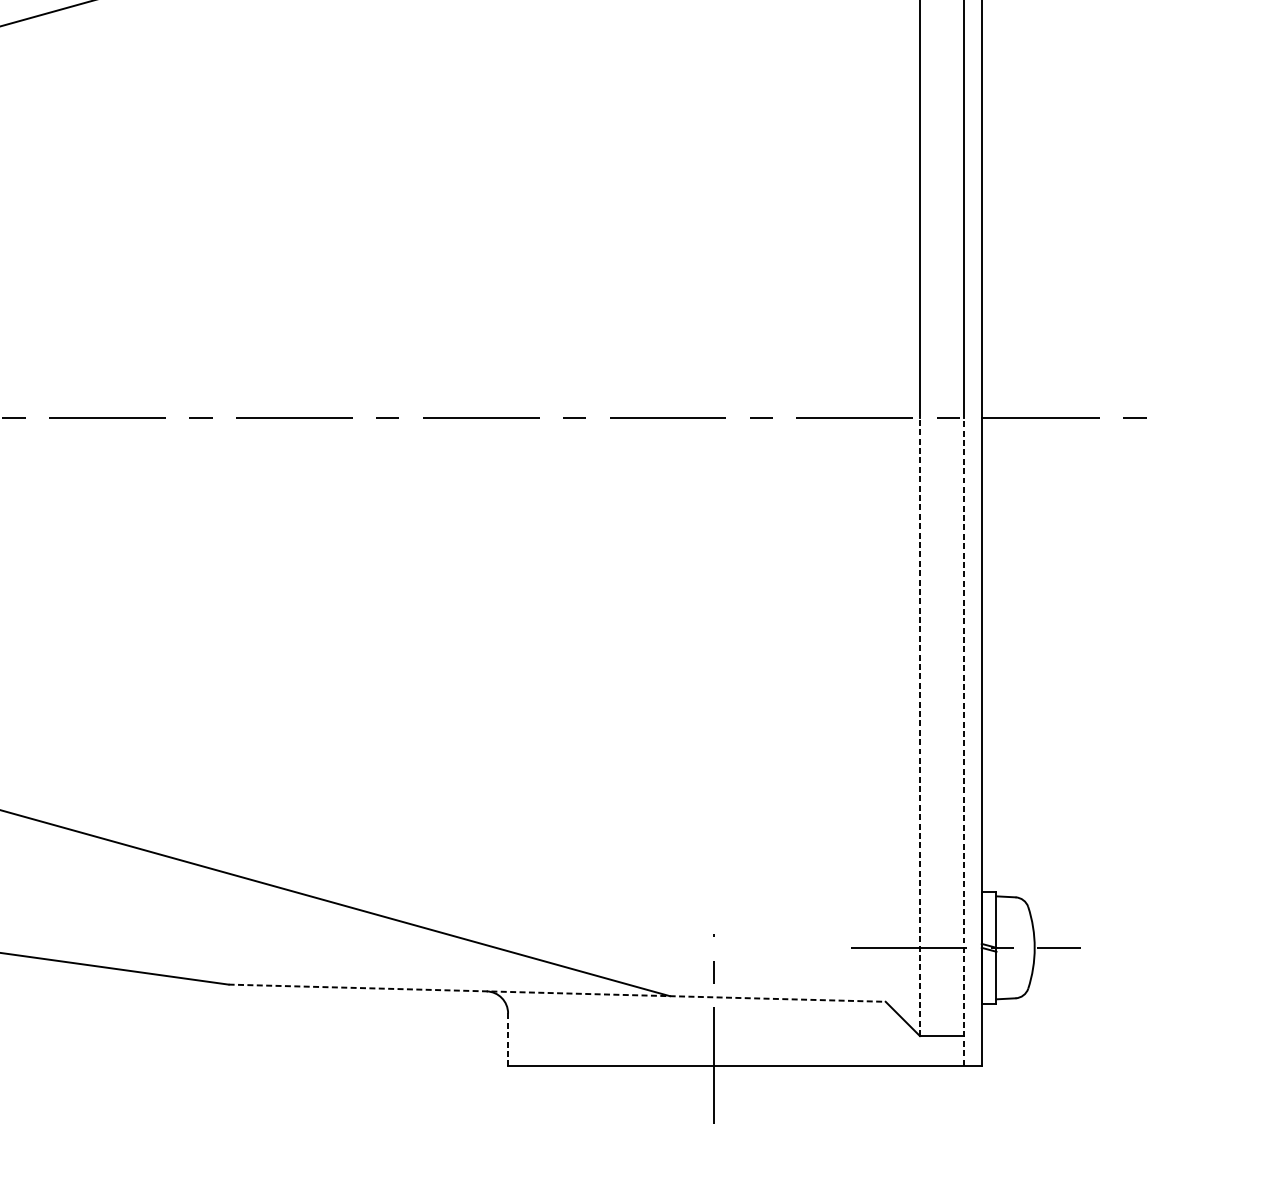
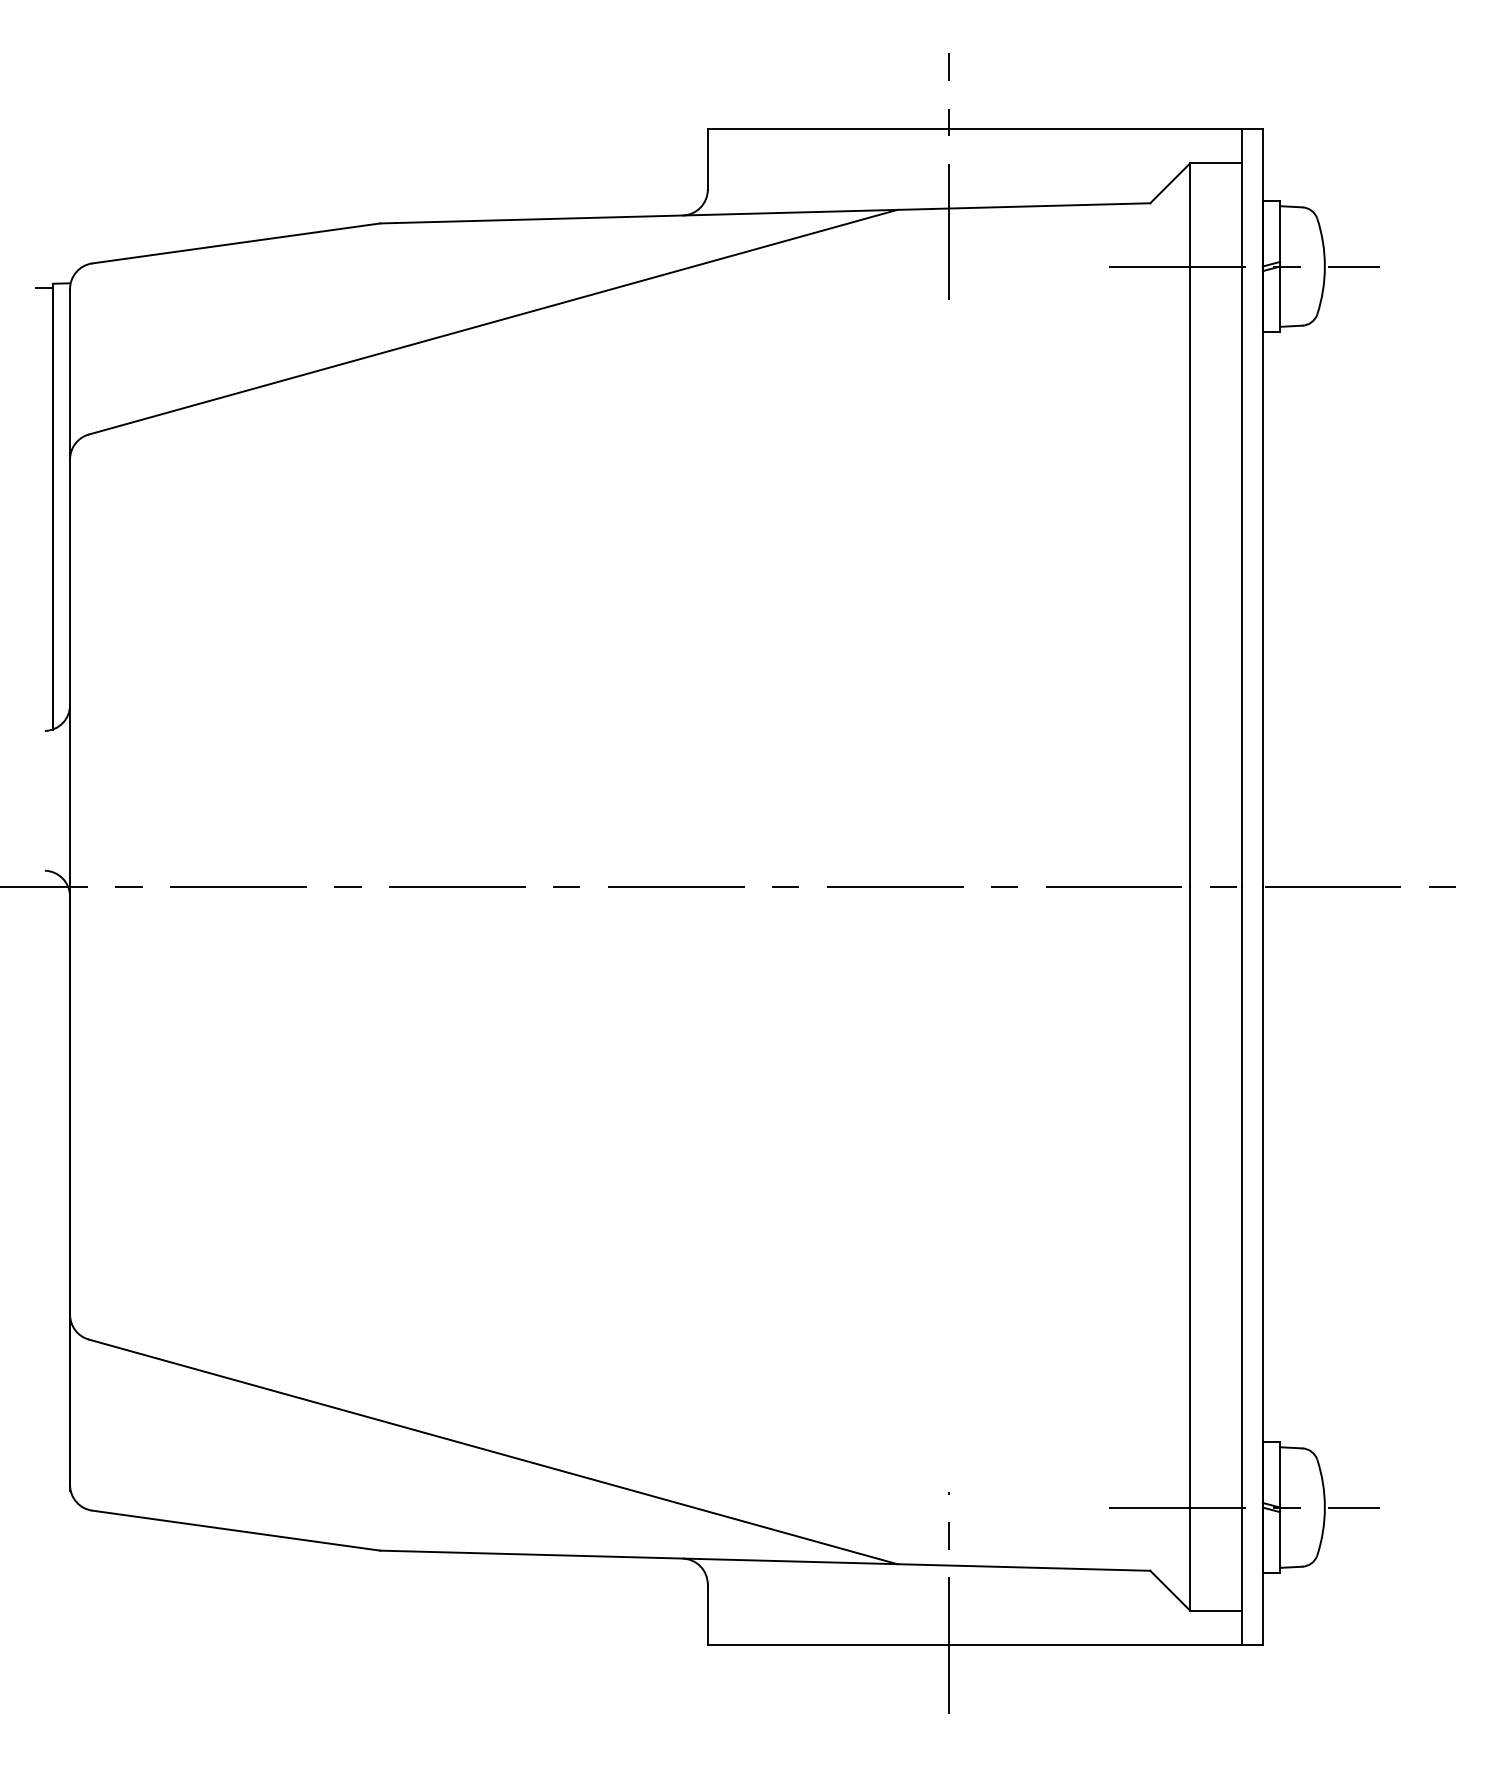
line: (920, 727) -> (1190, 1249), dashed -> solid
line: (964, 741) -> (1242, 1265), dashed -> solid
line: (557, 993) -> (765, 1560), dashed -> solid
line: (507, 1039) -> (707, 1614), dashed -> solid

